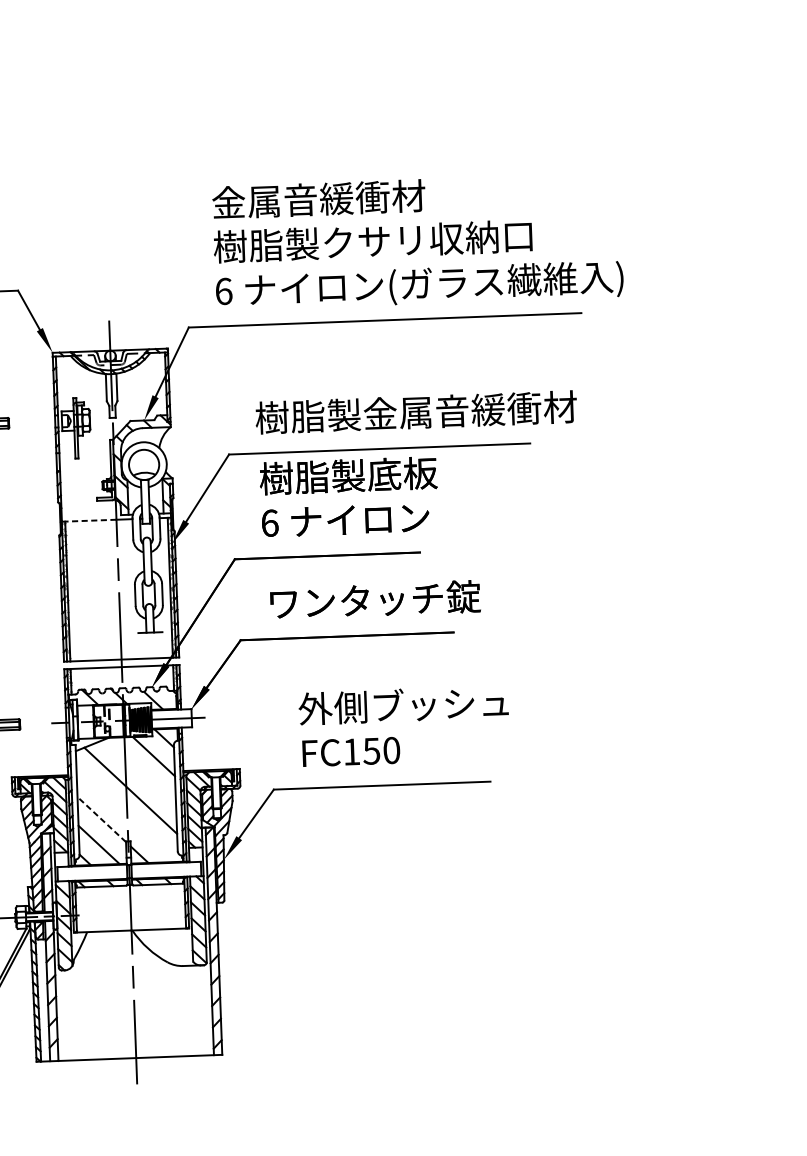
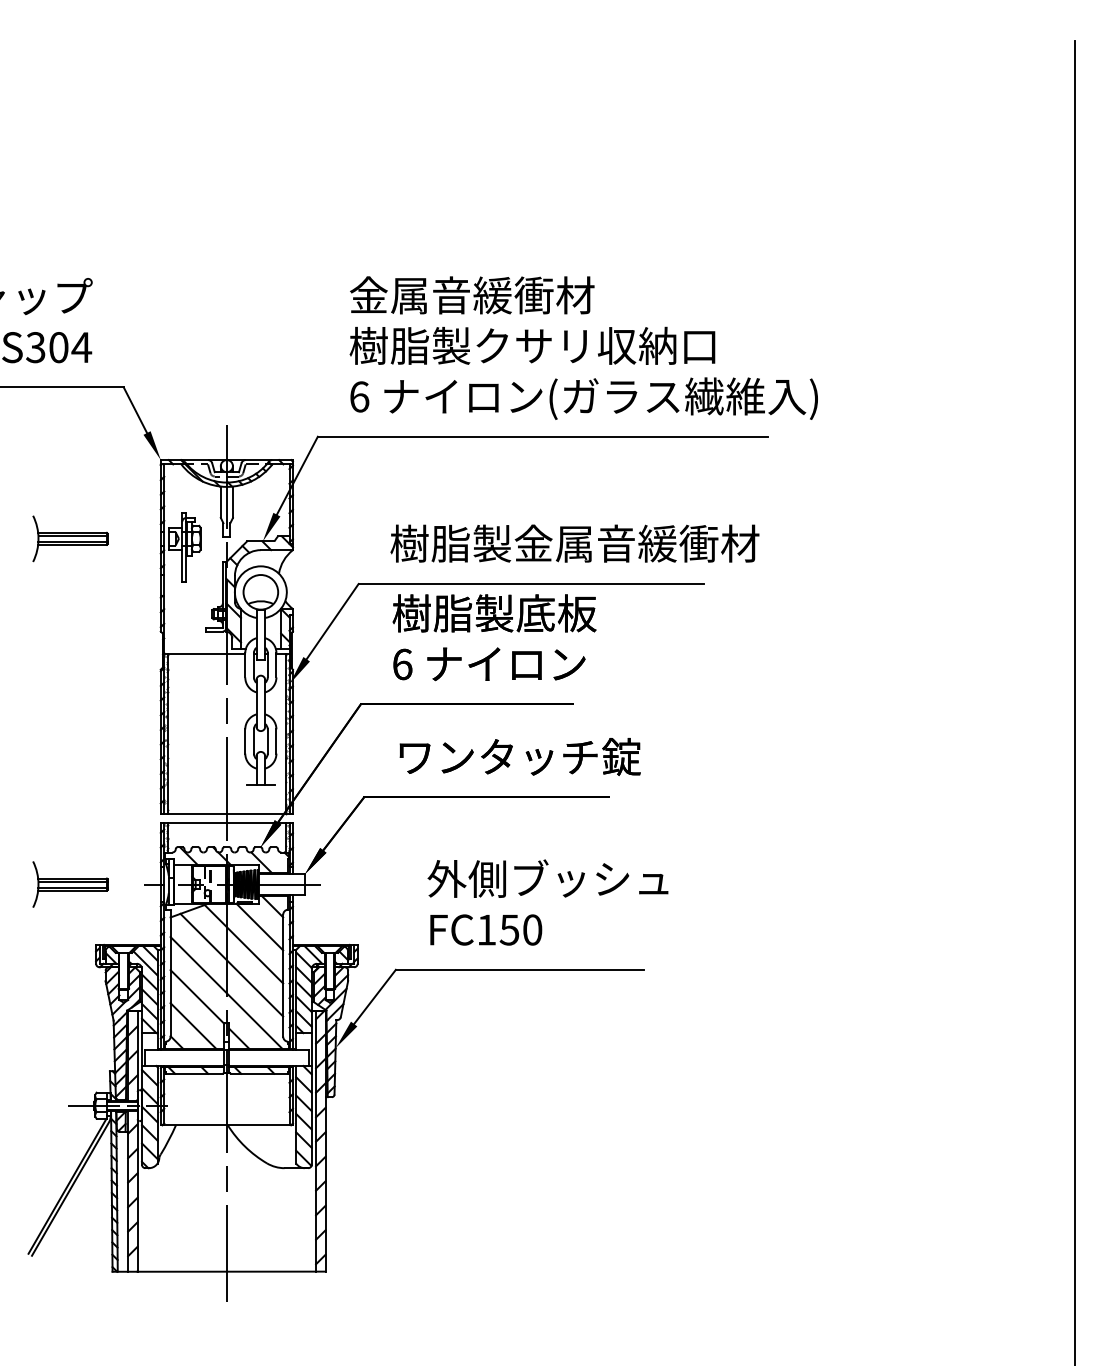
line: (89, 520) -> (195, 653), dashed -> solid
line: (140, 772) -> (243, 944), added
line: (126, 814) -> (226, 992), added
line: (101, 819) -> (197, 996), dashed -> solid

